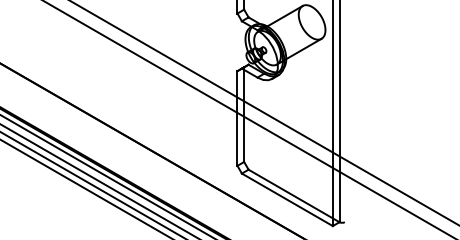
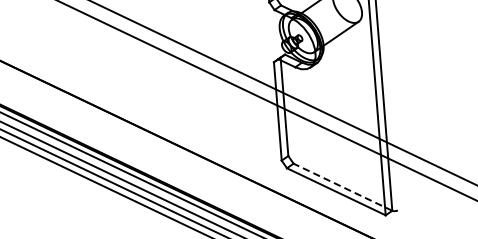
line: (293, 195) -> (342, 186), solid -> dashed

